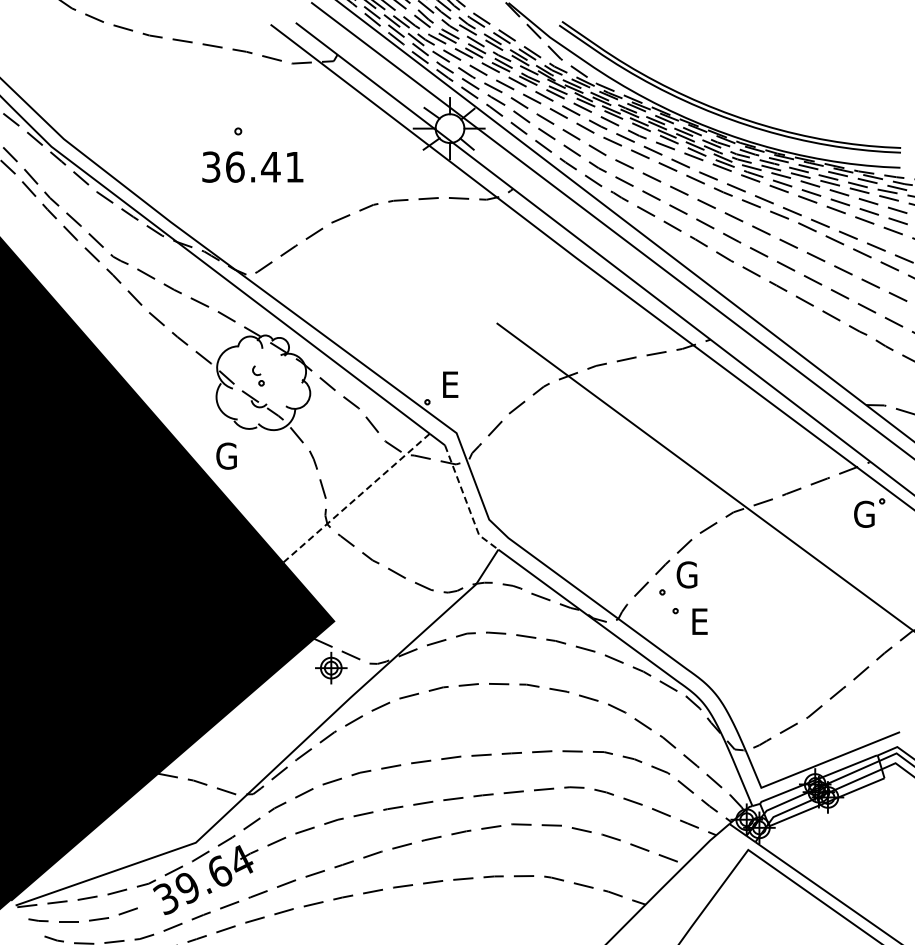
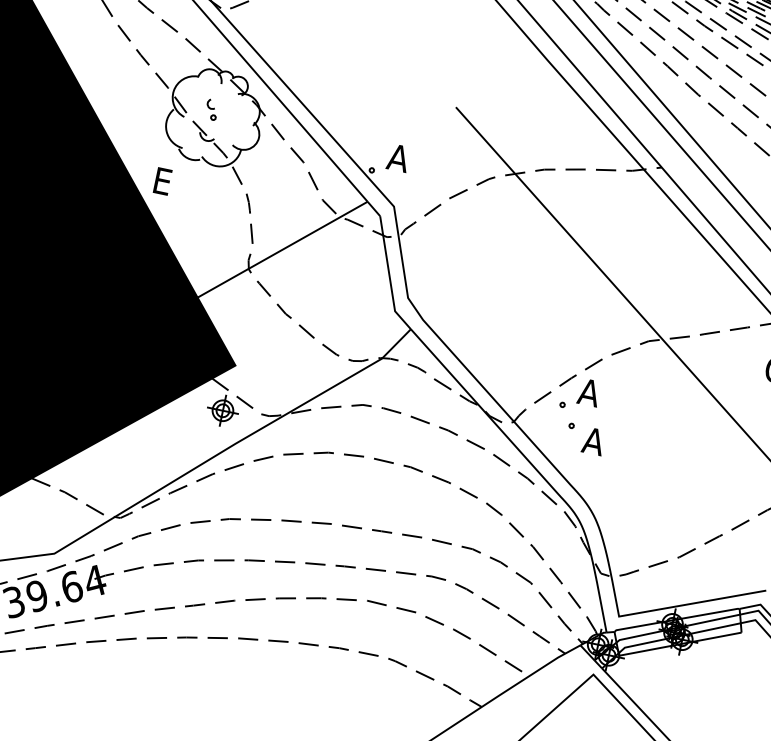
text: (450, 384) -> (398, 157), E -> A
text: (226, 455) -> (164, 181), G -> E
line: (356, 498) -> (282, 249), dashed -> solid
line: (466, 501) -> (389, 275), dashed -> solid
text: (686, 574) -> (589, 392), G -> A
text: (699, 621) -> (592, 441), E -> A

